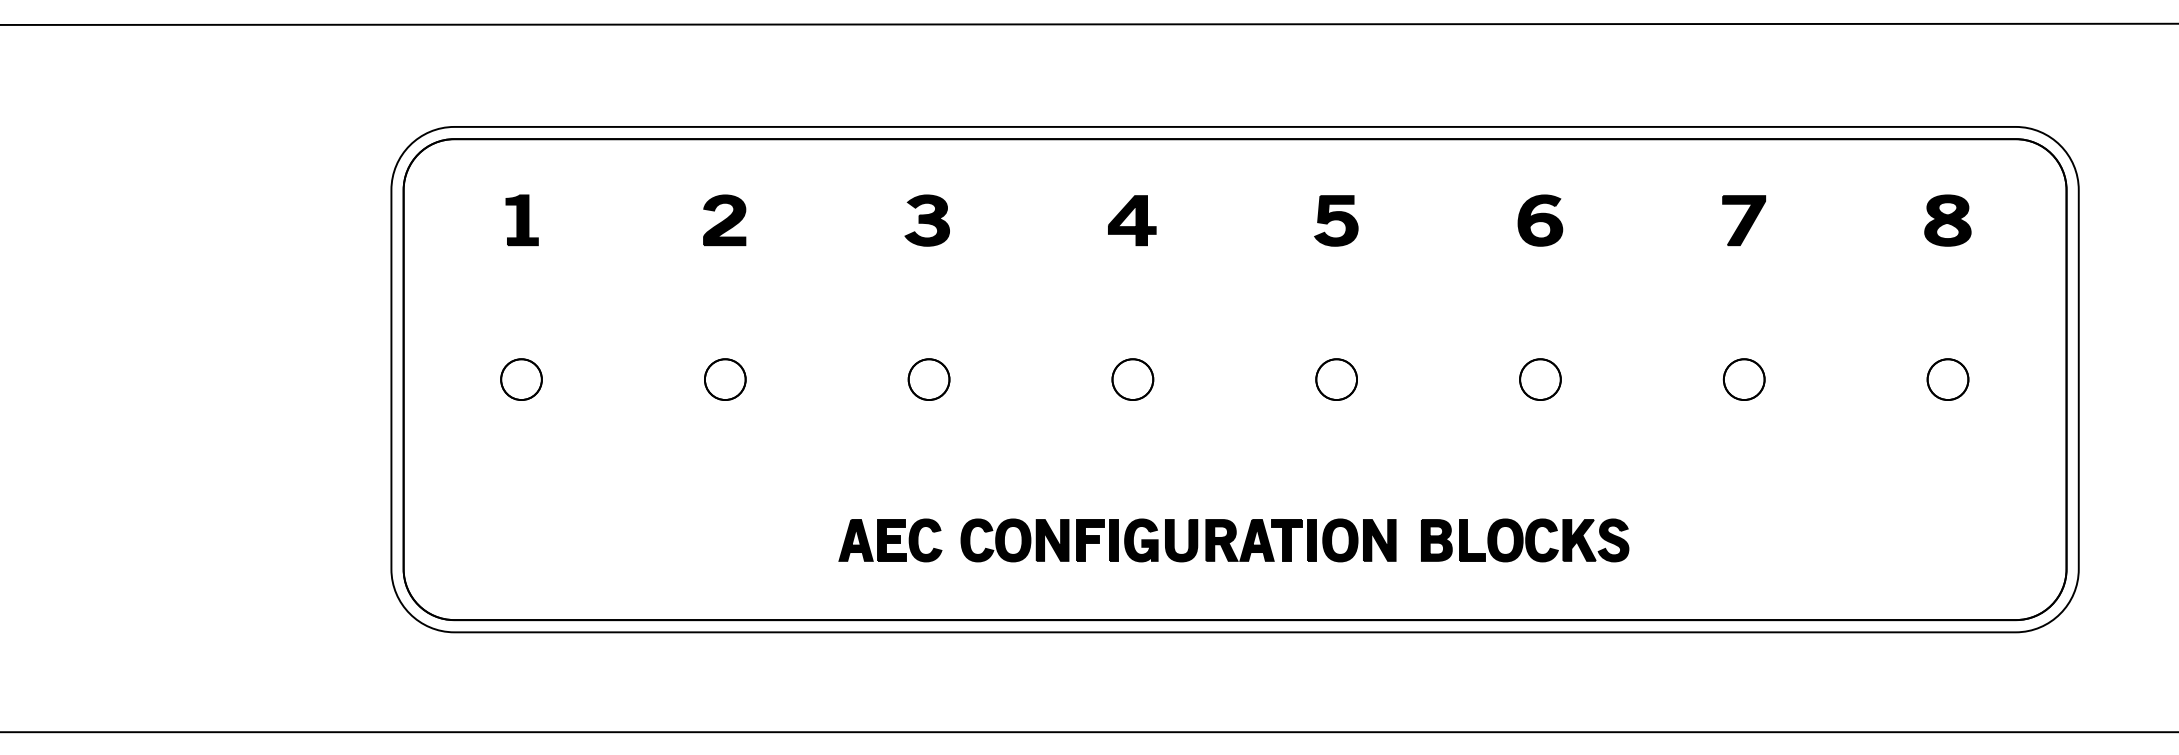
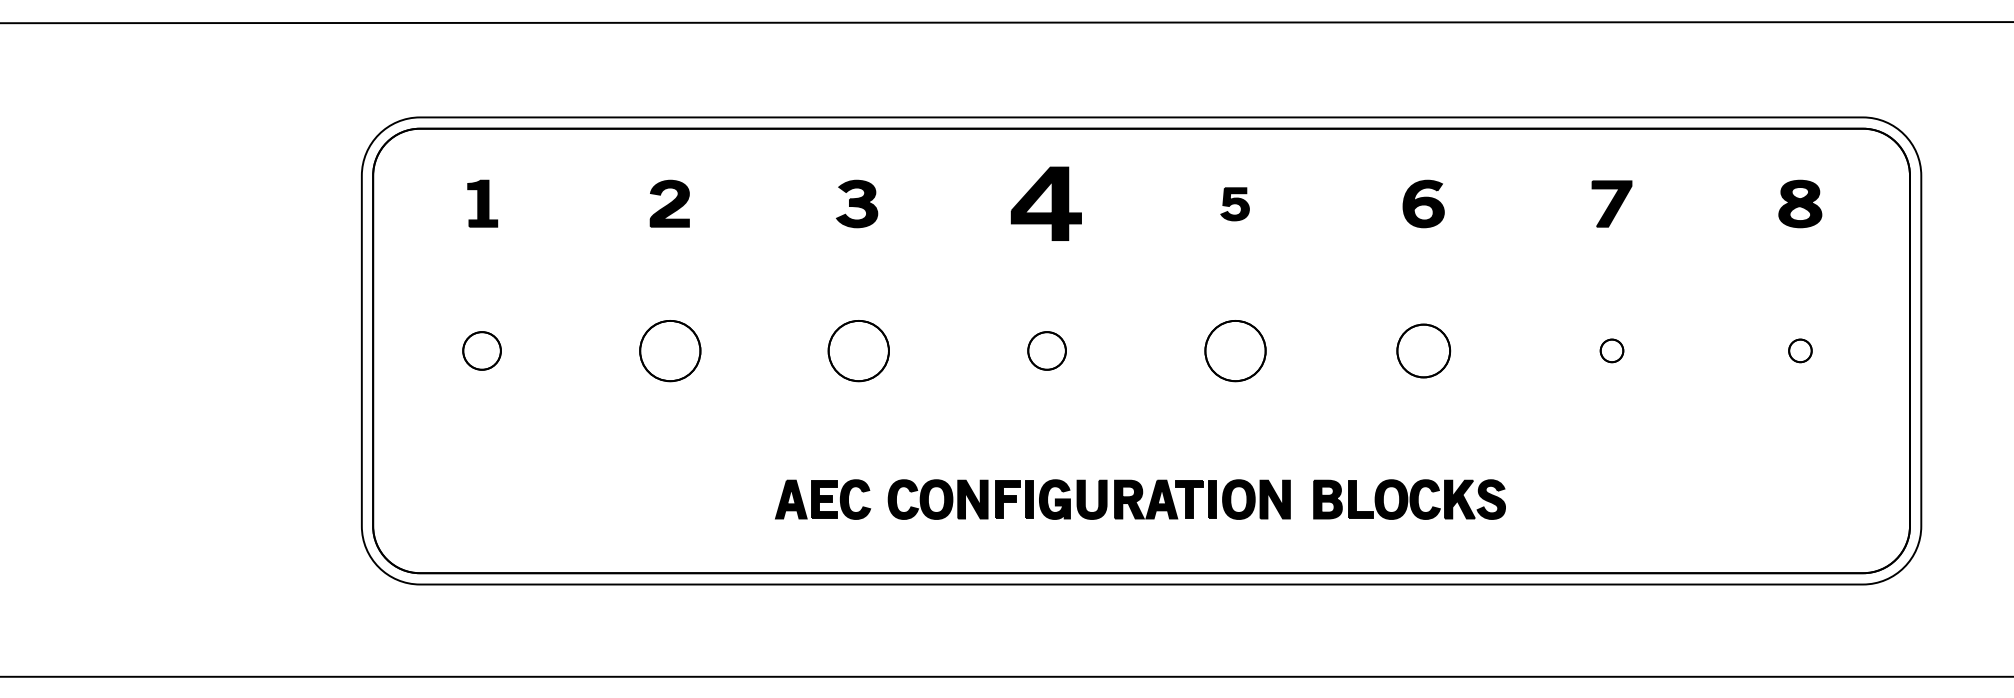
part: (1132, 220) -> (1046, 203), size x1.6
part: (1336, 220) -> (1235, 203), size x0.7
part: (725, 379) -> (670, 350), size x1.6
part: (928, 379) -> (858, 350), size x1.6
part: (1336, 379) -> (1235, 350), size x1.6
part: (1540, 379) -> (1423, 350), size x1.4
part: (1743, 379) -> (1611, 350), size x0.6
part: (1947, 379) -> (1799, 350), size x0.6

